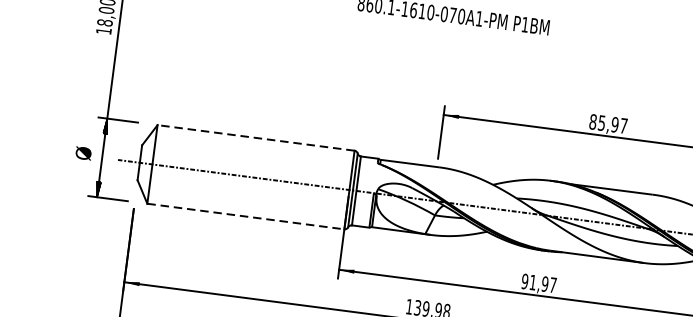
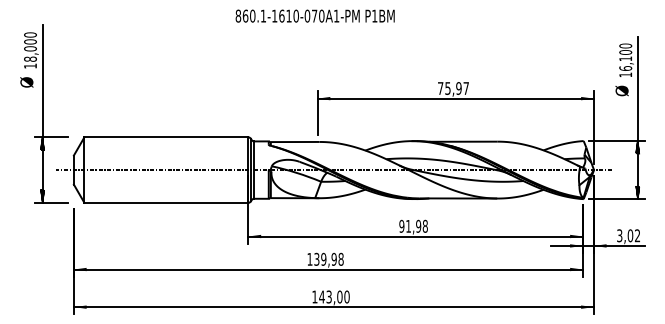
text: (592, 121) -> (440, 88), 85,97 -> 75,97
line: (254, 137) -> (165, 137), dashed -> solid
text: (83, 153) -> (26, 82), moved
line: (246, 216) -> (166, 202), dashed -> solid
text: (552, 284) -> (424, 225), 91,97 -> 91,98

